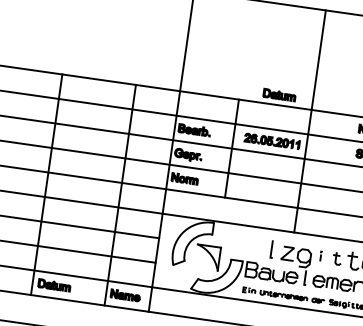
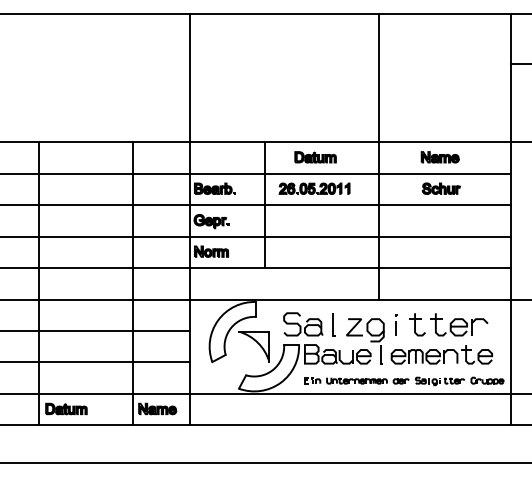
part: (279, 95) -> (315, 157), moved
line: (309, 121) -> (378, 156), moved
part: (248, 245) -> (303, 324), added
part: (320, 256) -> (396, 324), size x1.67
part: (337, 258) -> (417, 324), size x1.43

